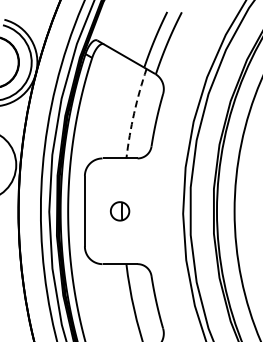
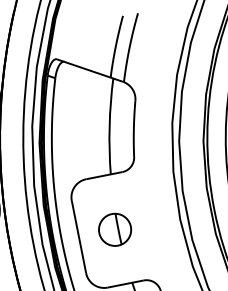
arc: (134, 113) -> (109, 126), dashed -> solid
part: (119, 211) -> (114, 230), size x1.67

